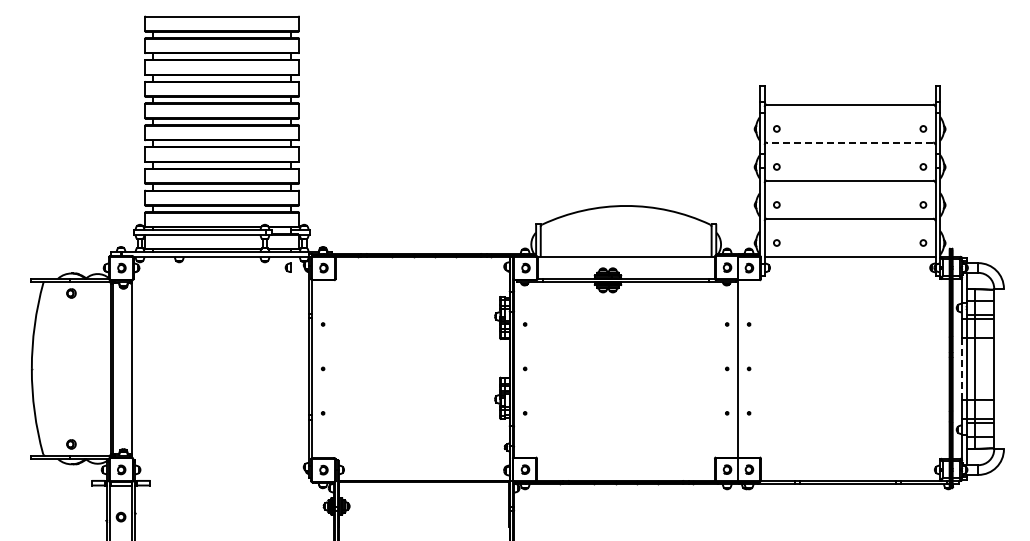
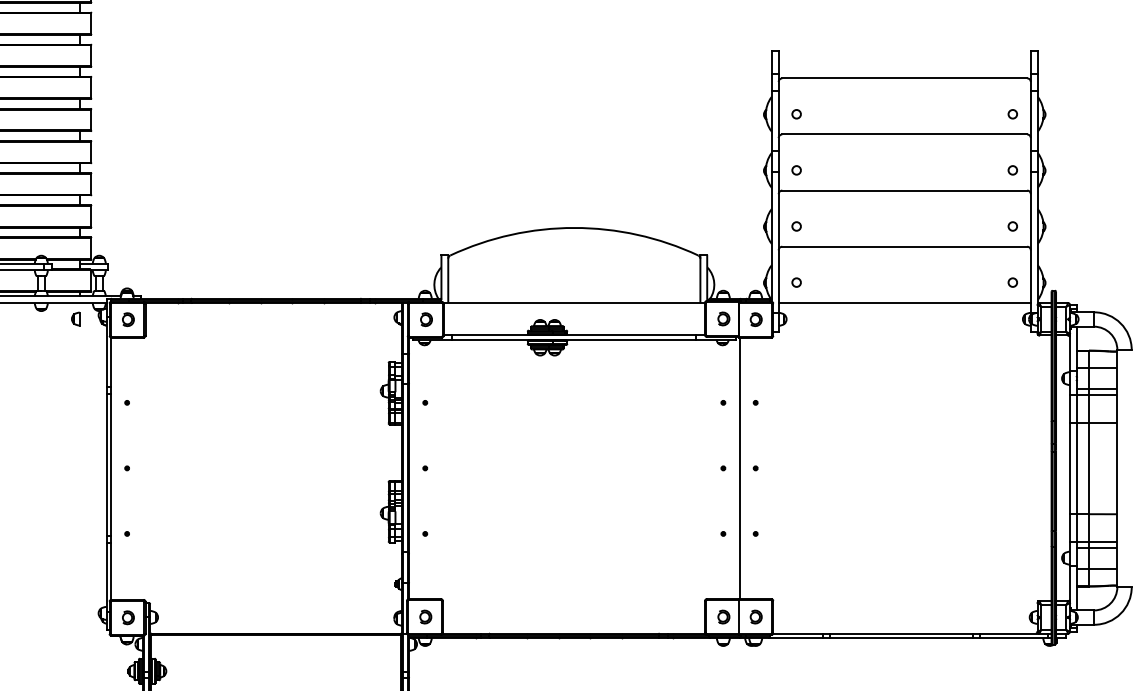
line: (849, 142) -> (903, 134), dashed -> solid
line: (962, 368) -> (1070, 467), dashed -> solid

